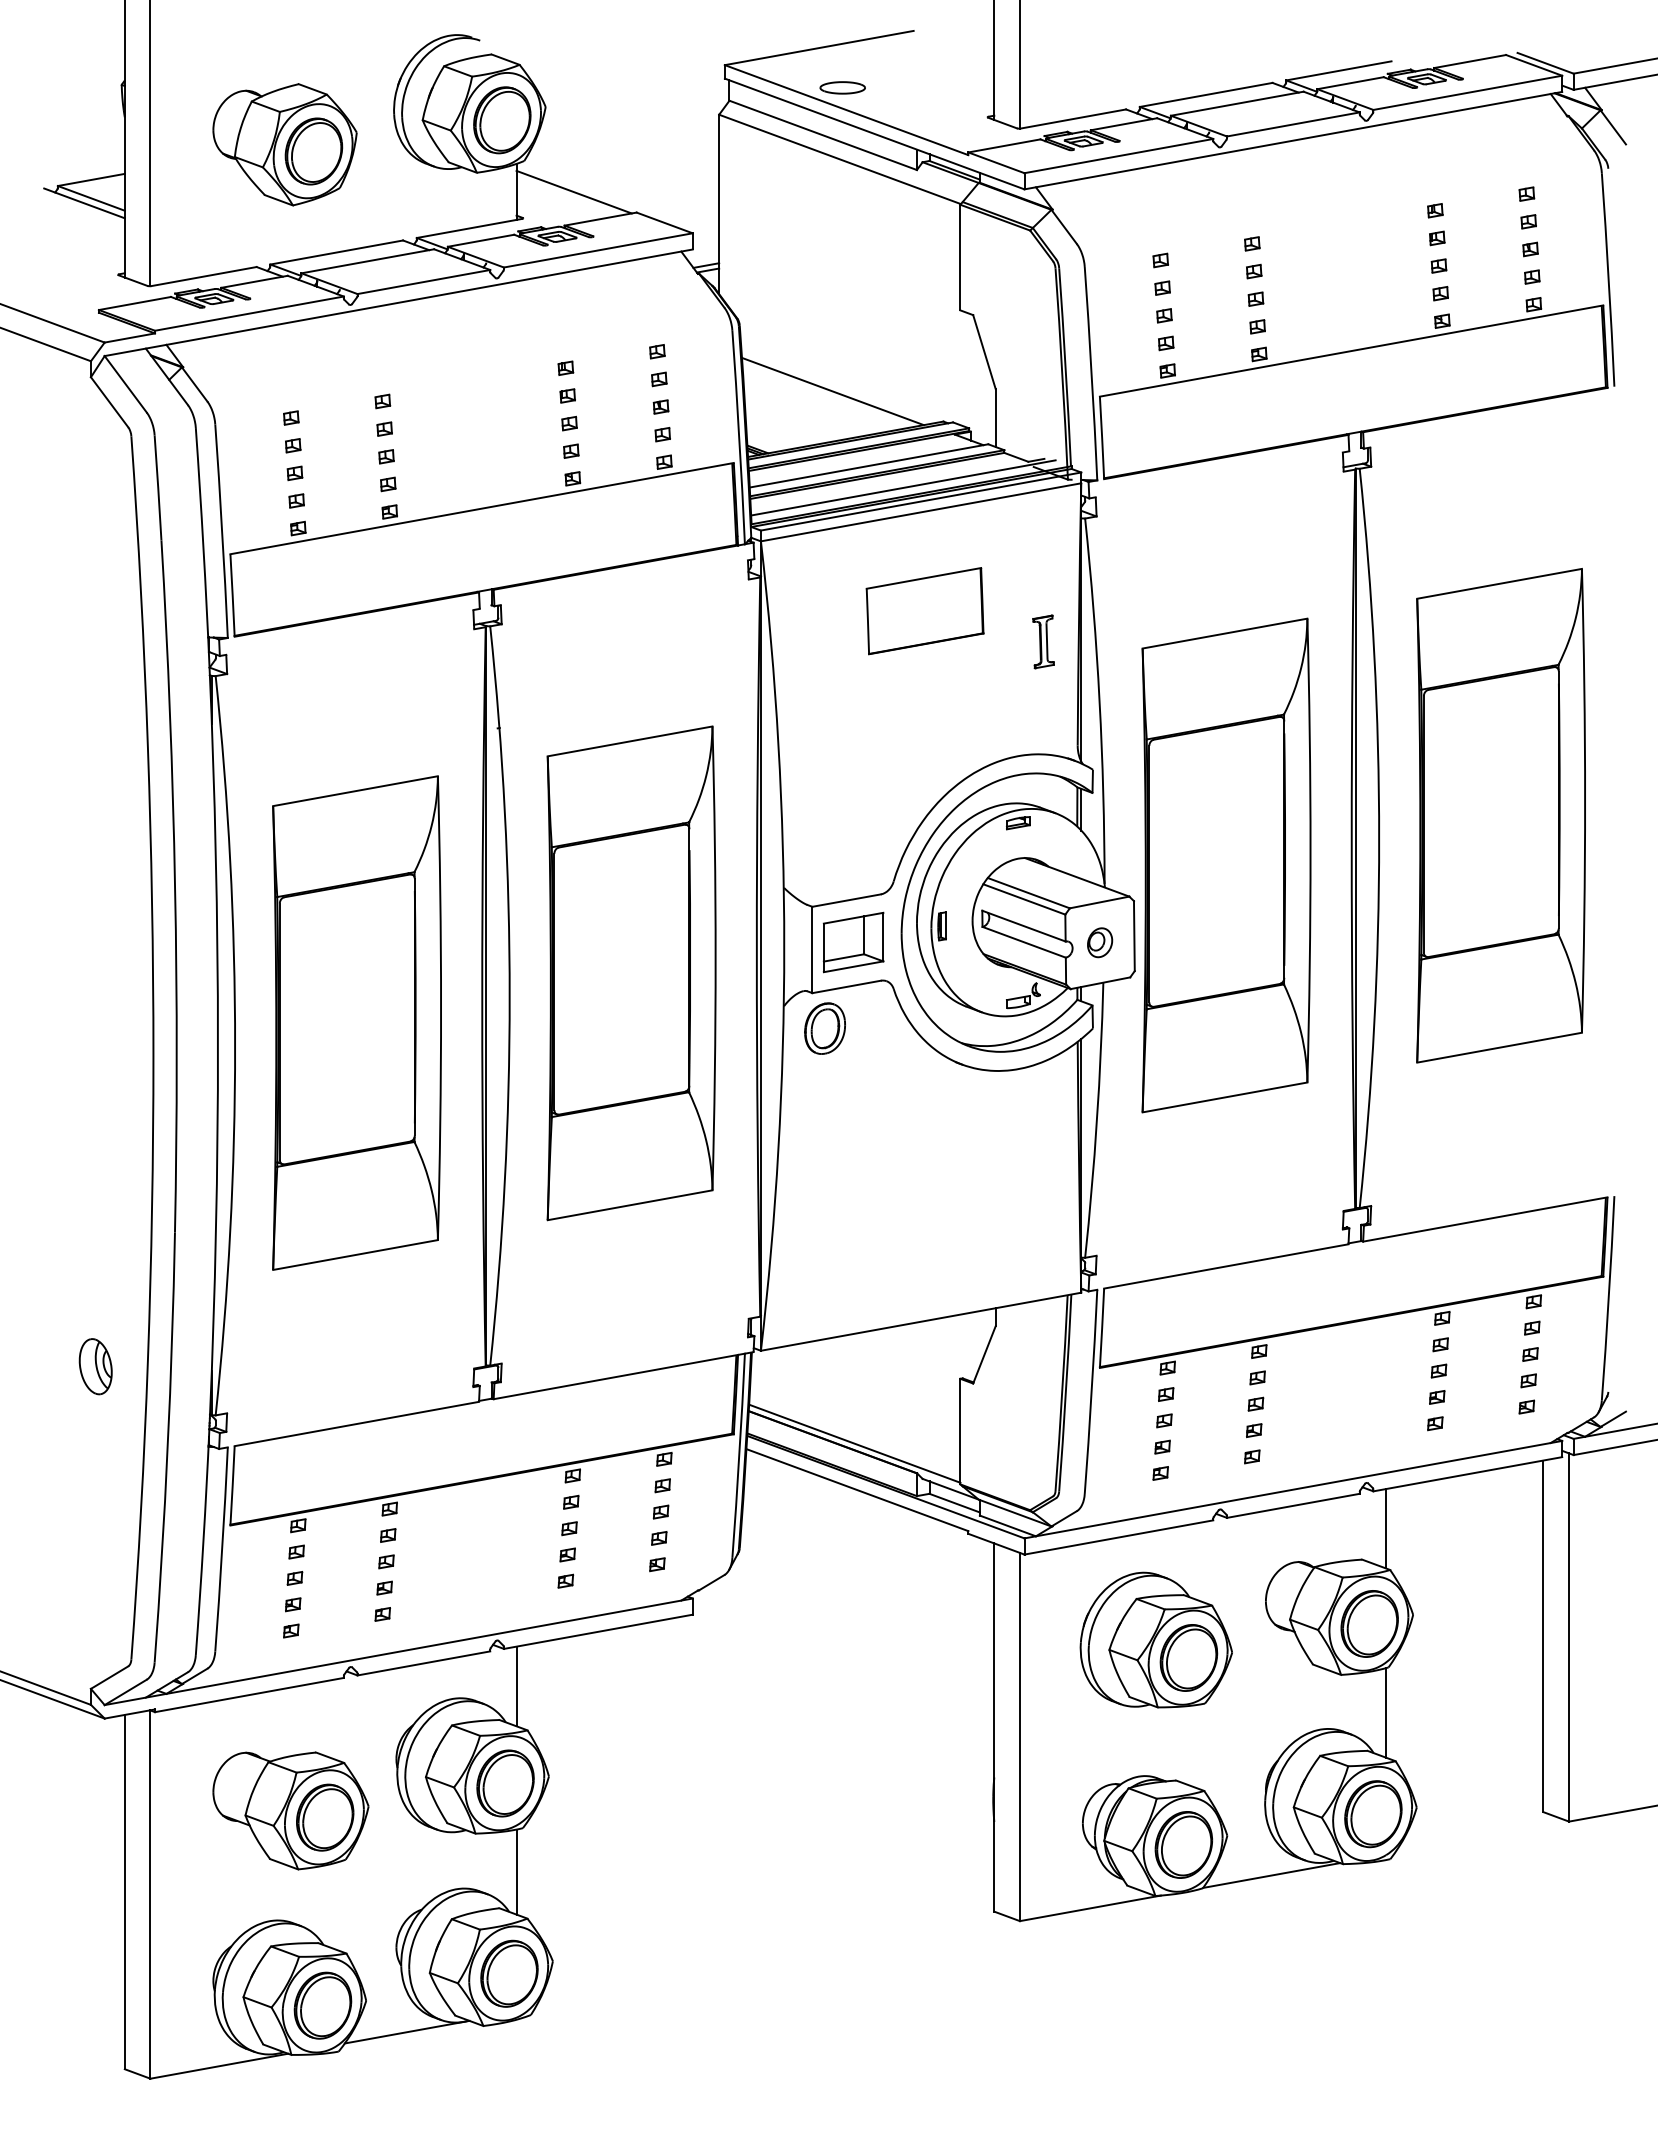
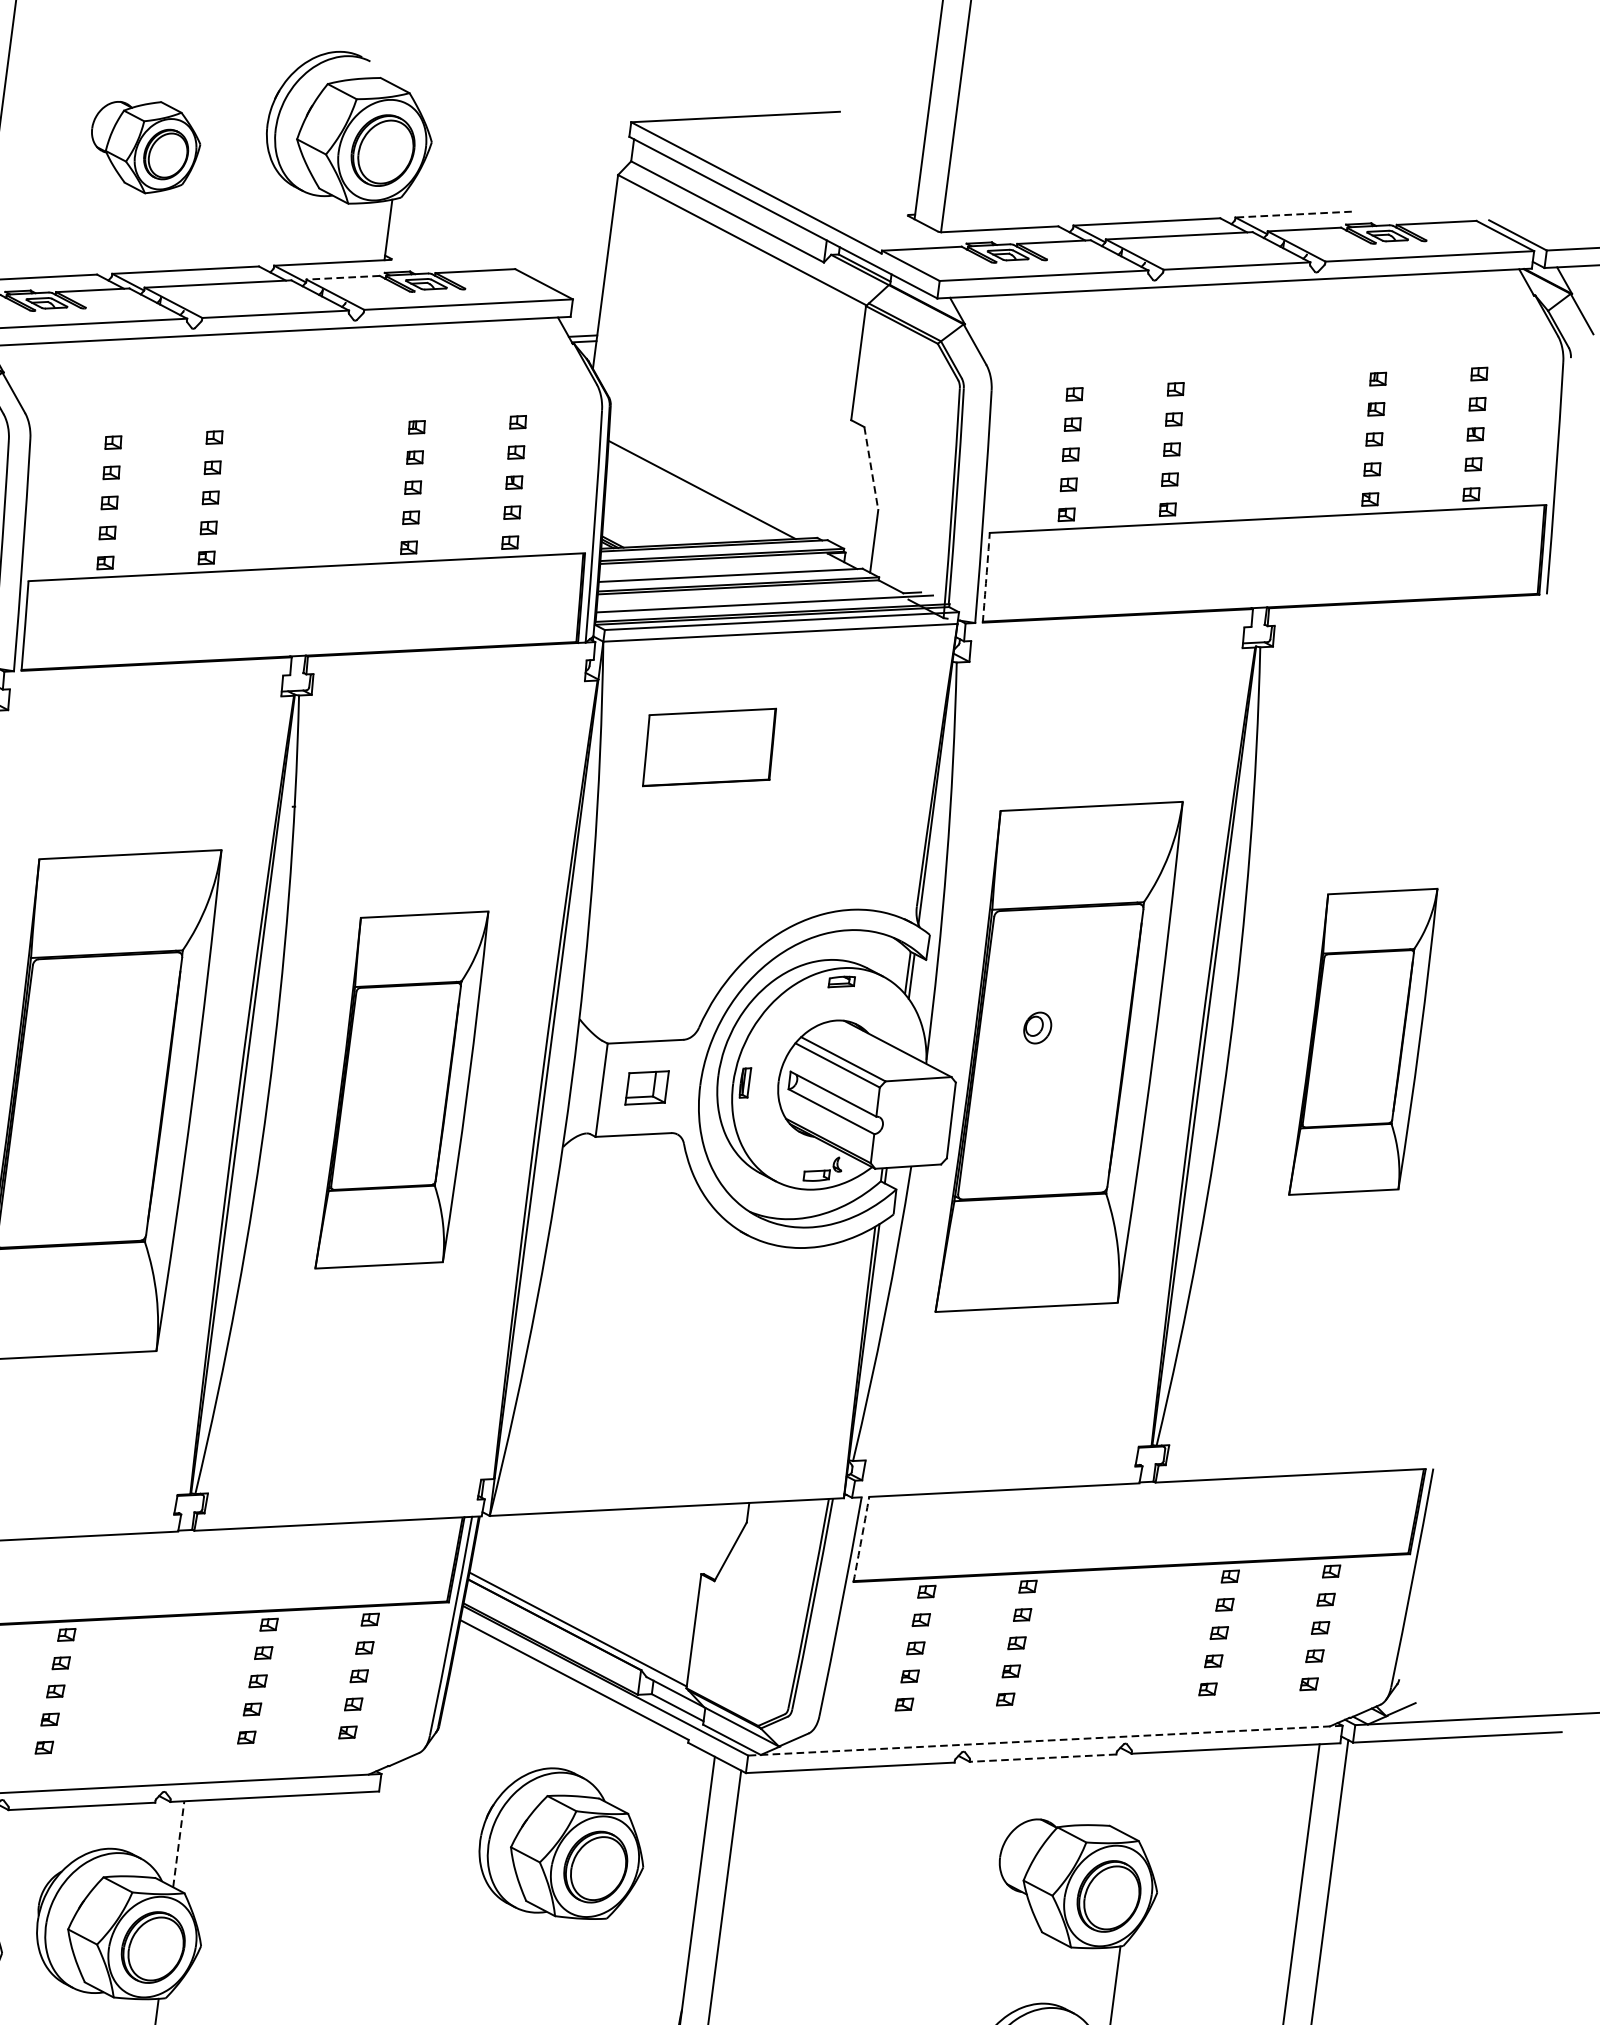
line: (1338, 70) -> (1293, 214), solid -> dashed
part: (842, 87) -> (755, 162), removed
part: (284, 144) -> (144, 146), size x0.7
line: (573, 191) -> (449, 237), removed
line: (481, 240) -> (343, 277), solid -> dashed
line: (984, 352) -> (871, 469), solid -> dashed
arc: (1102, 437) -> (986, 577), solid -> dashed
part: (924, 611) -> (708, 747), moved
part: (1043, 641) -> (894, 789), removed
part: (1500, 815) -> (1363, 1041), size x0.6
part: (853, 942) -> (647, 1087), size x0.6
part: (1100, 942) -> (1038, 1027), moved
part: (631, 973) -> (402, 1090), size x0.7
part: (824, 1028) -> (603, 1176), removed
arc: (1102, 1328) -> (861, 1539), solid -> dashed
line: (1292, 1489) -> (1044, 1740), solid -> dashed
line: (1292, 1505) -> (1042, 1757), solid -> dashed
line: (1386, 1528) -> (1140, 1795), removed
part: (1155, 1639) -> (562, 1842), moved
line: (516, 1686) -> (178, 1844), solid -> dashed

